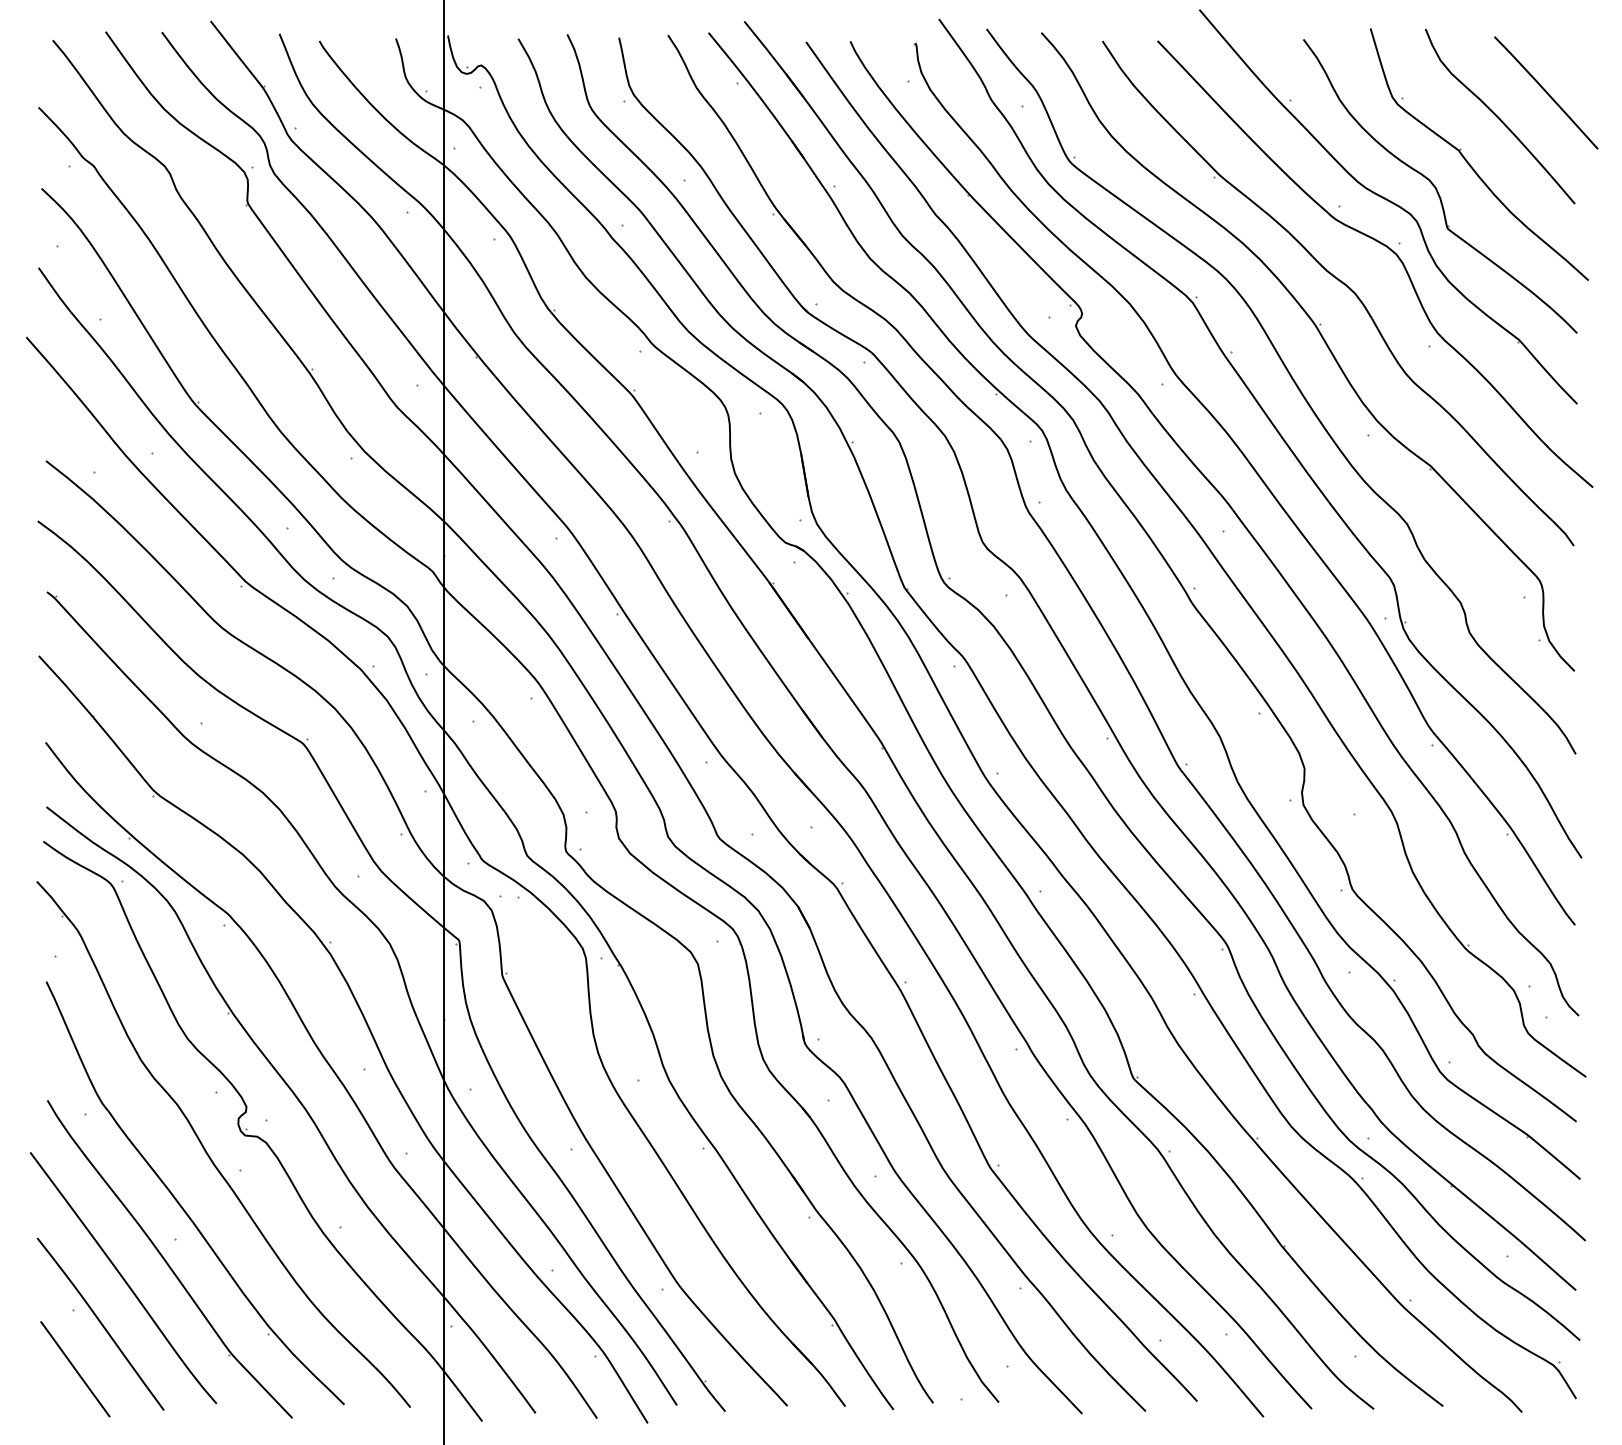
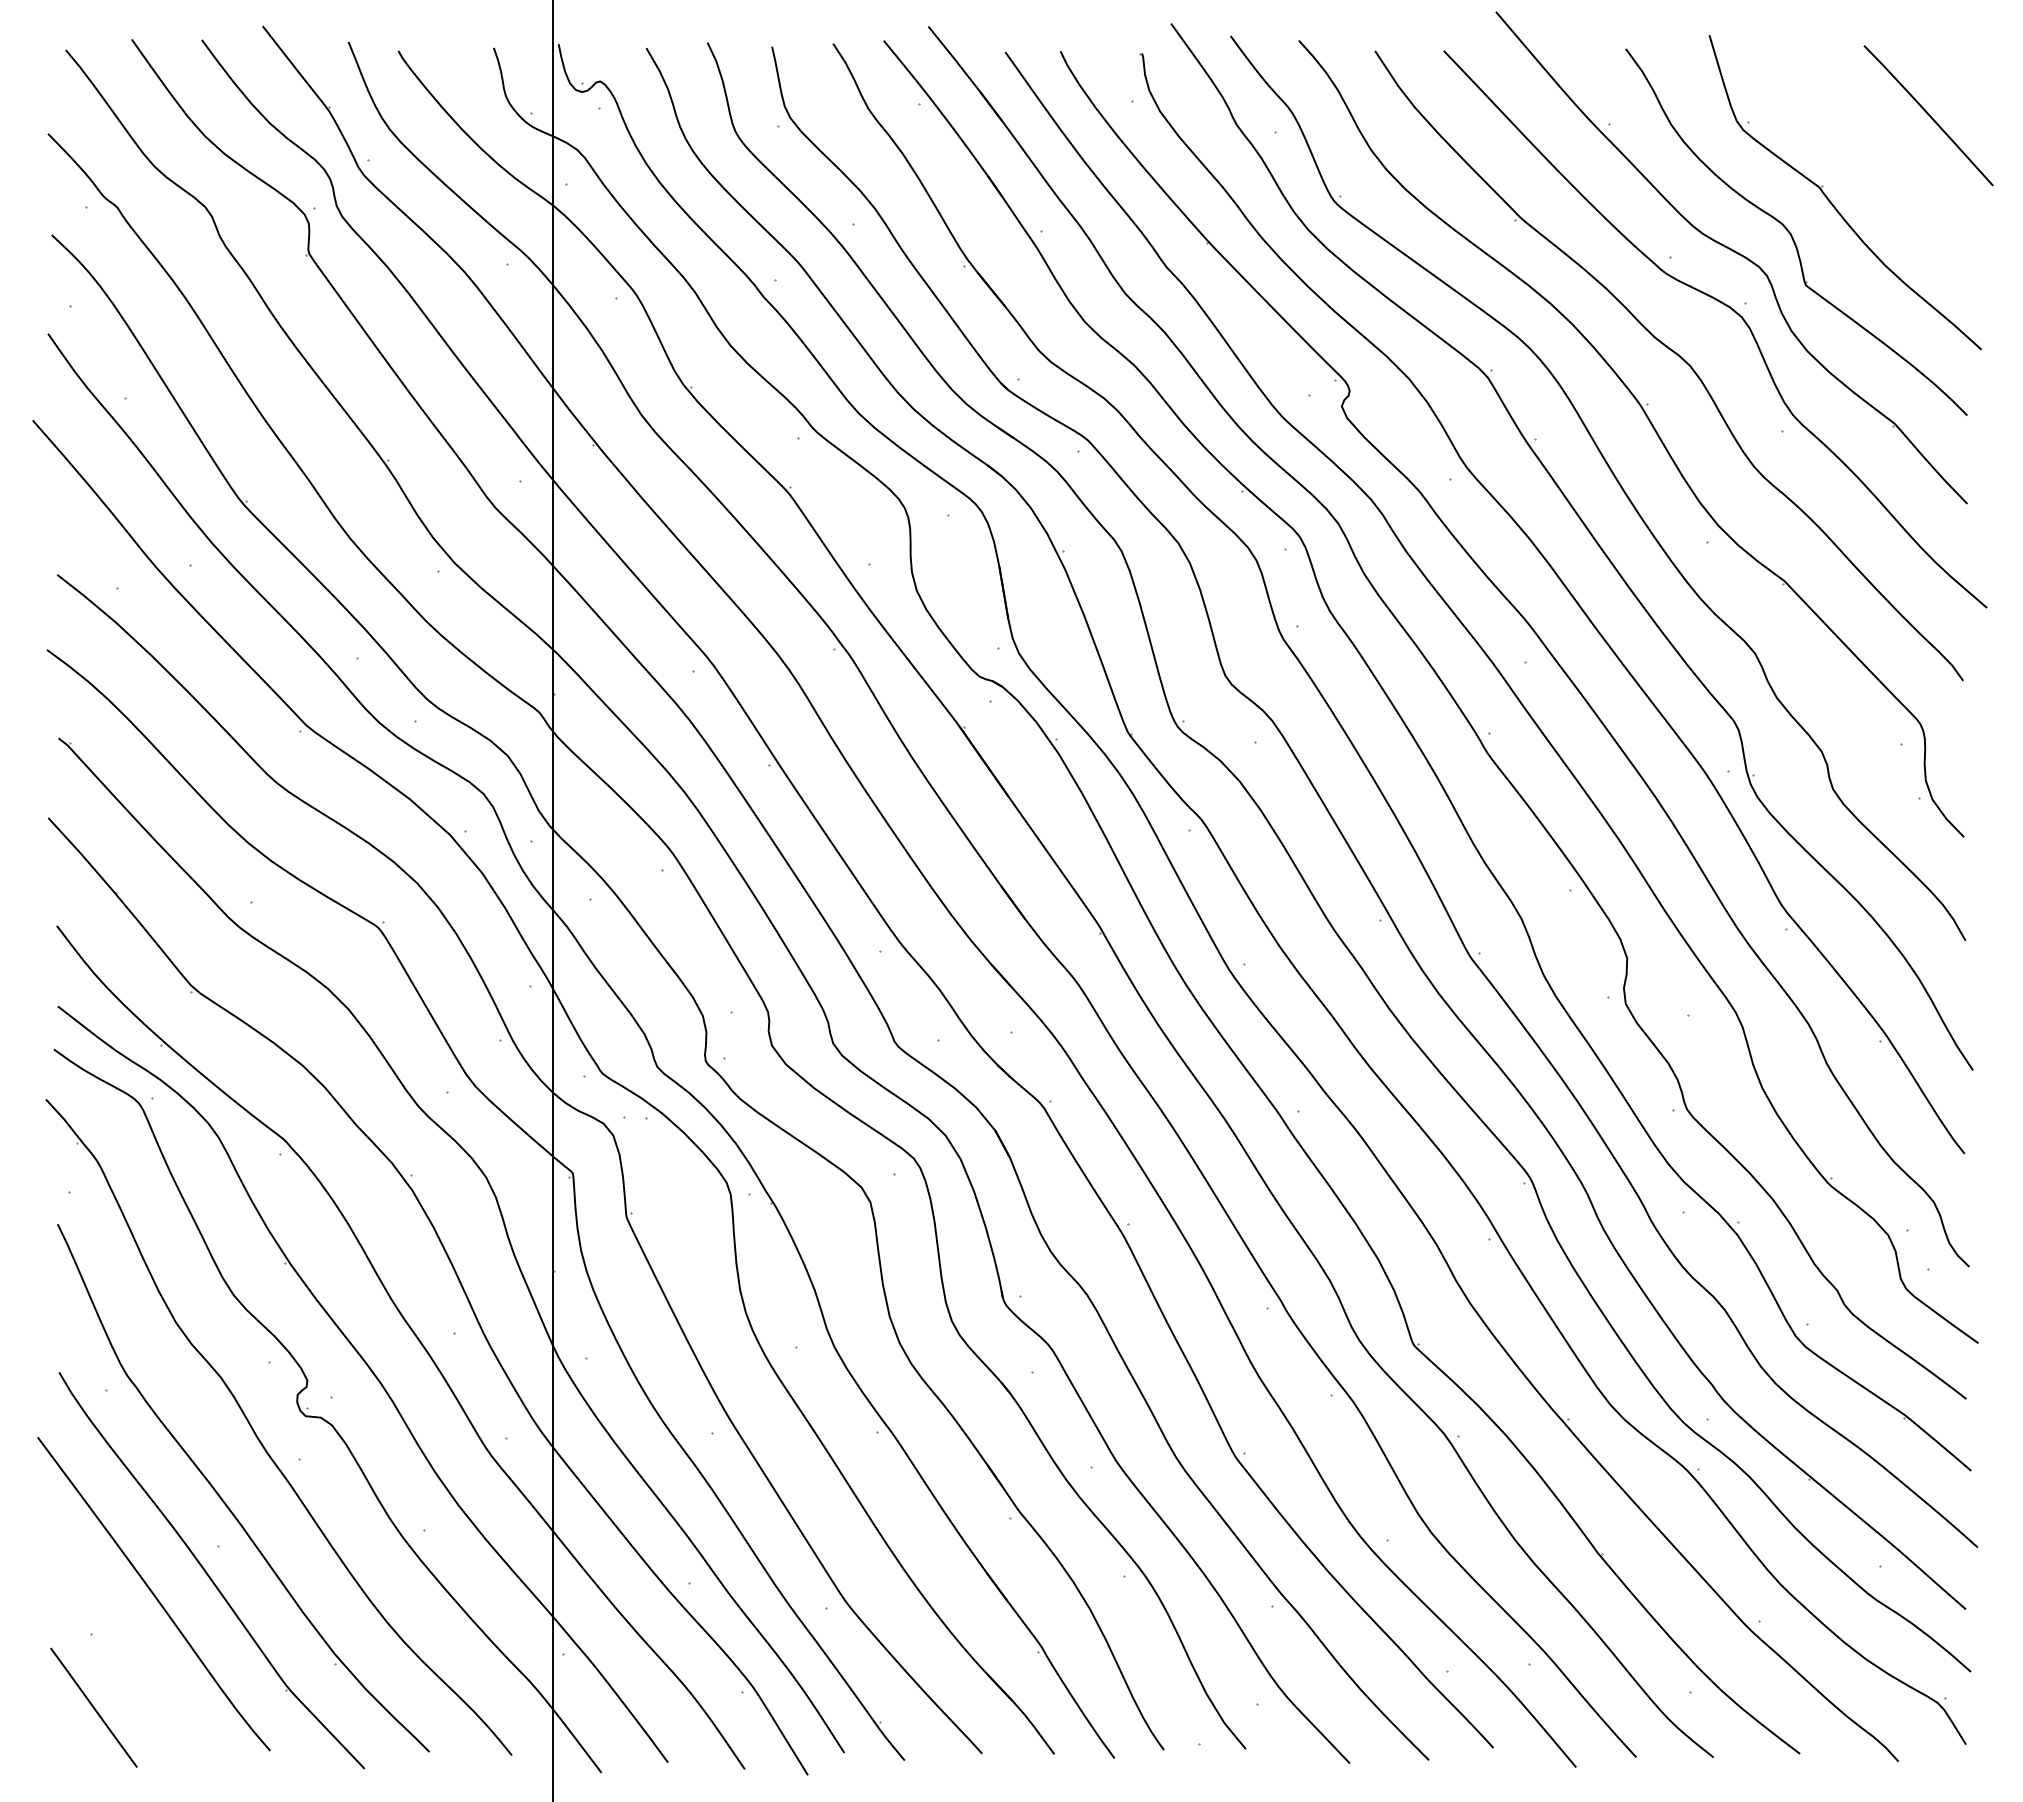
curve: (1498, 116) -> (1869, 145), removed
curve: (100, 1324) -> (125, 1651), removed

